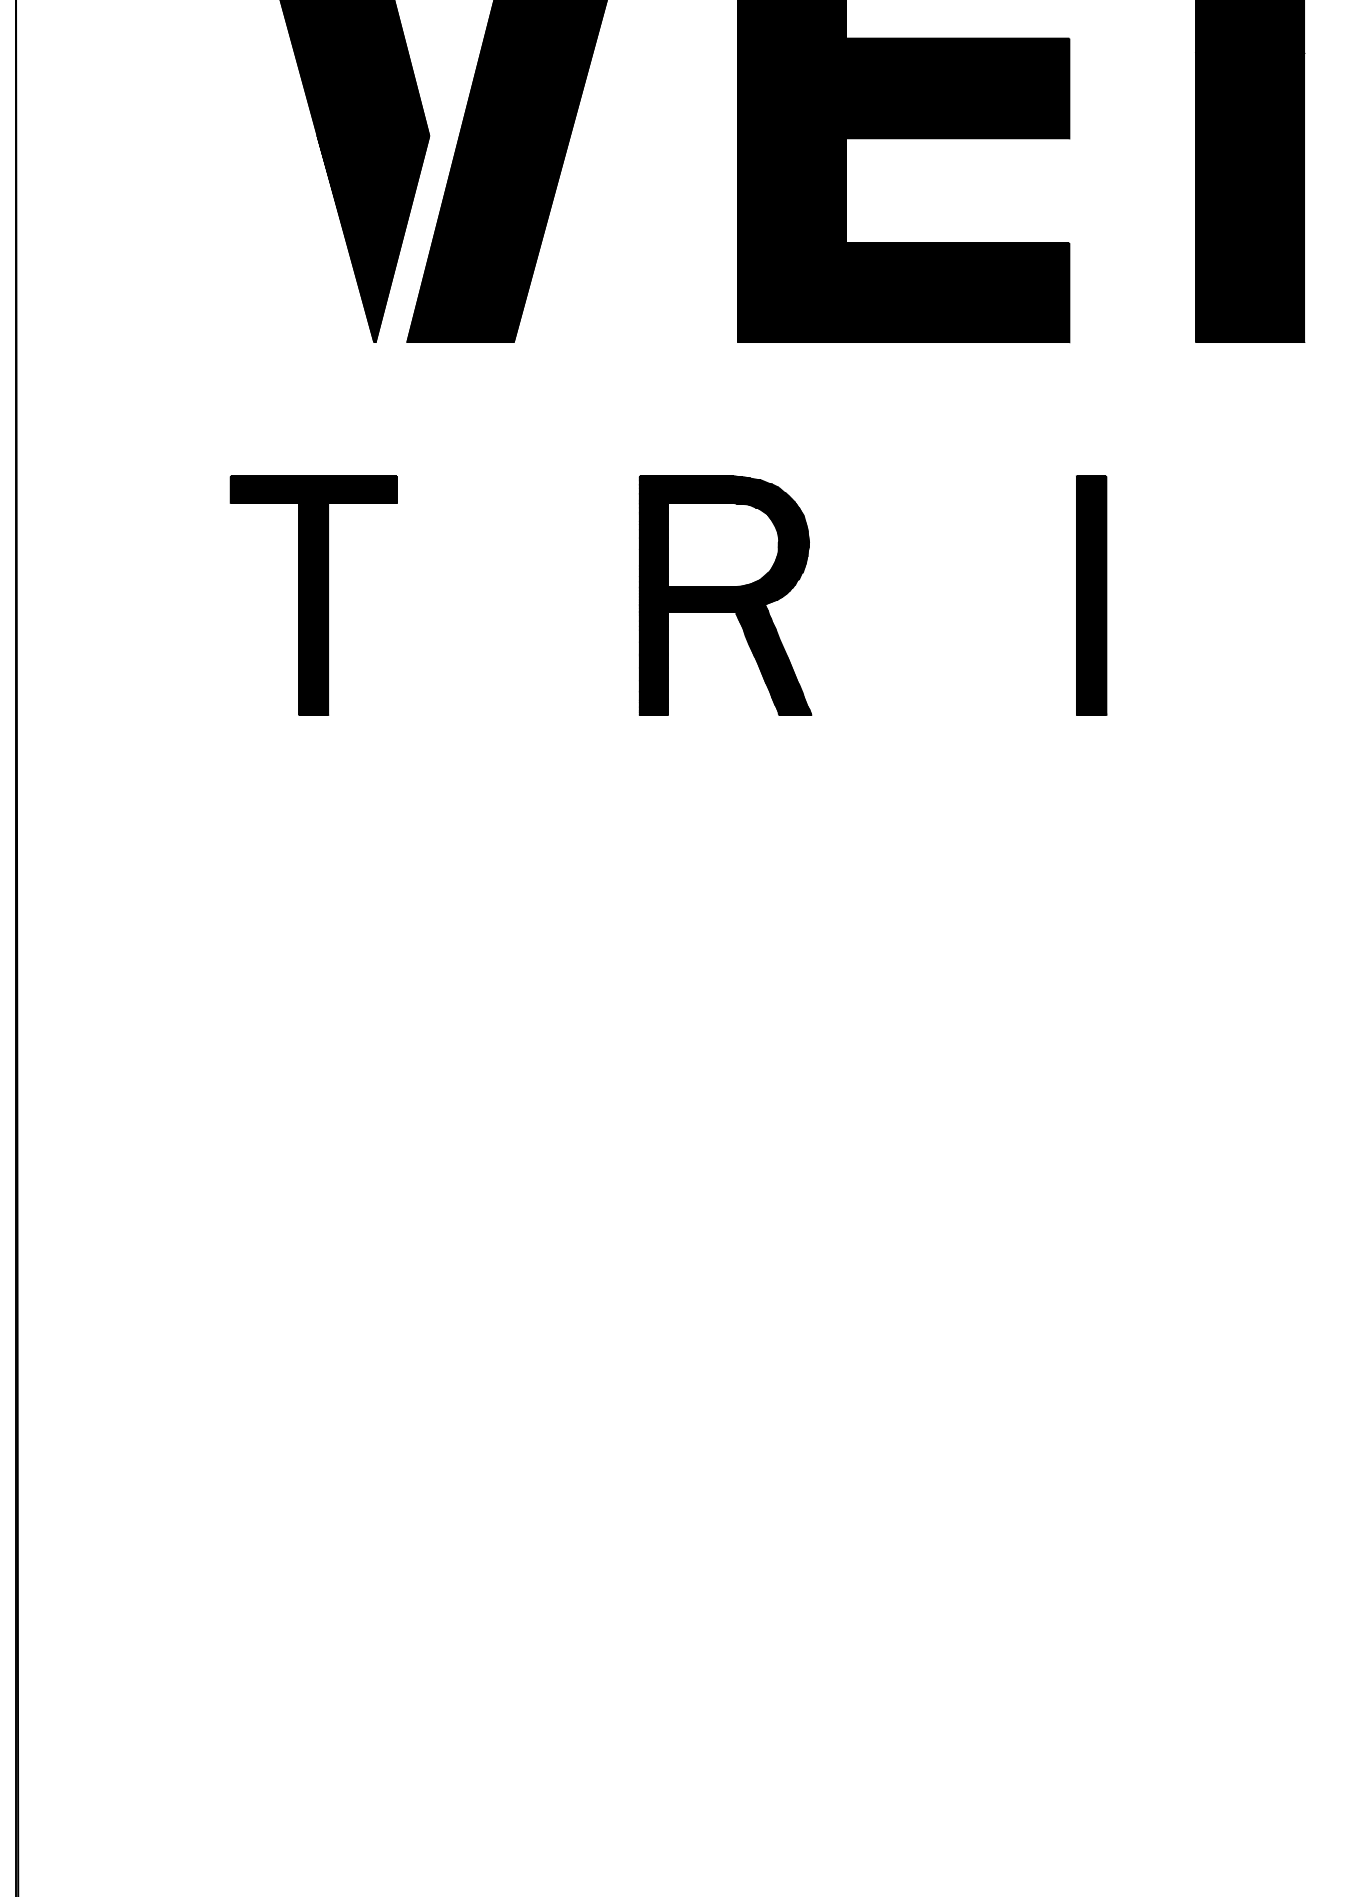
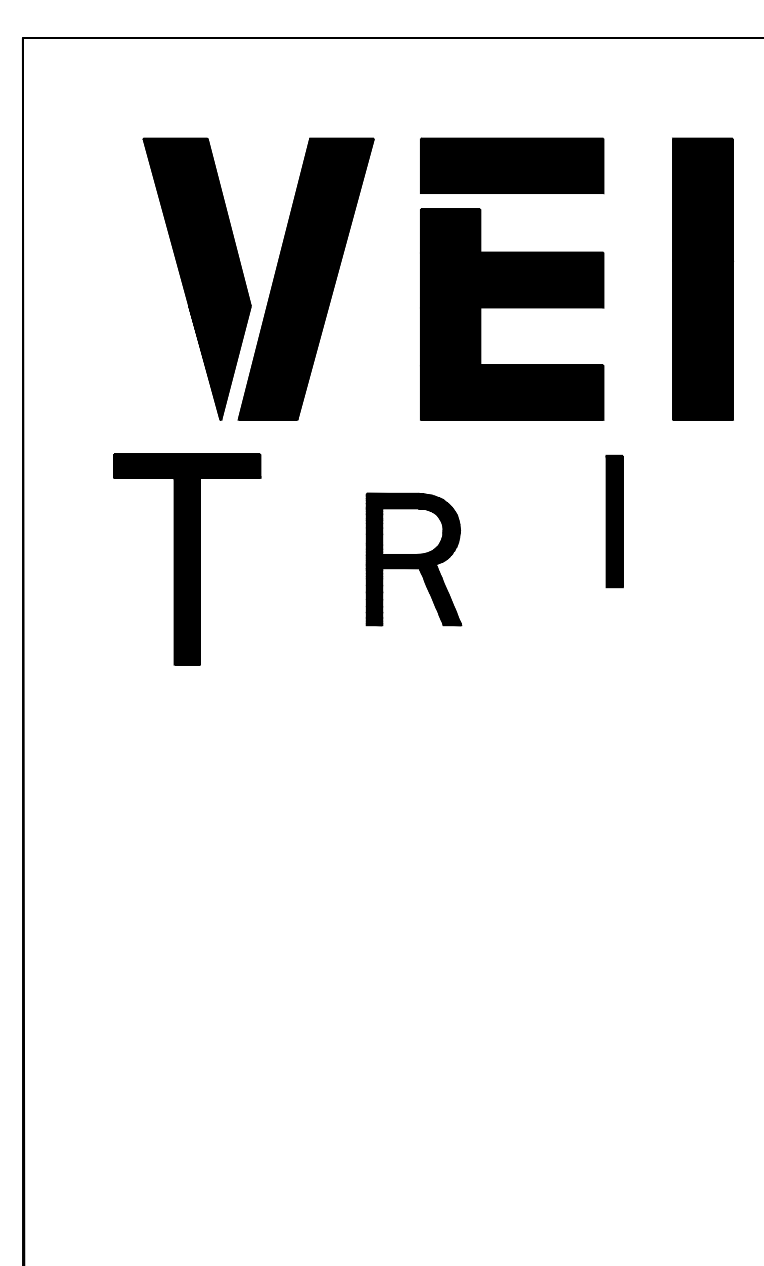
part: (312, 595) -> (186, 559), size x1.6
part: (1091, 595) -> (614, 521), moved

